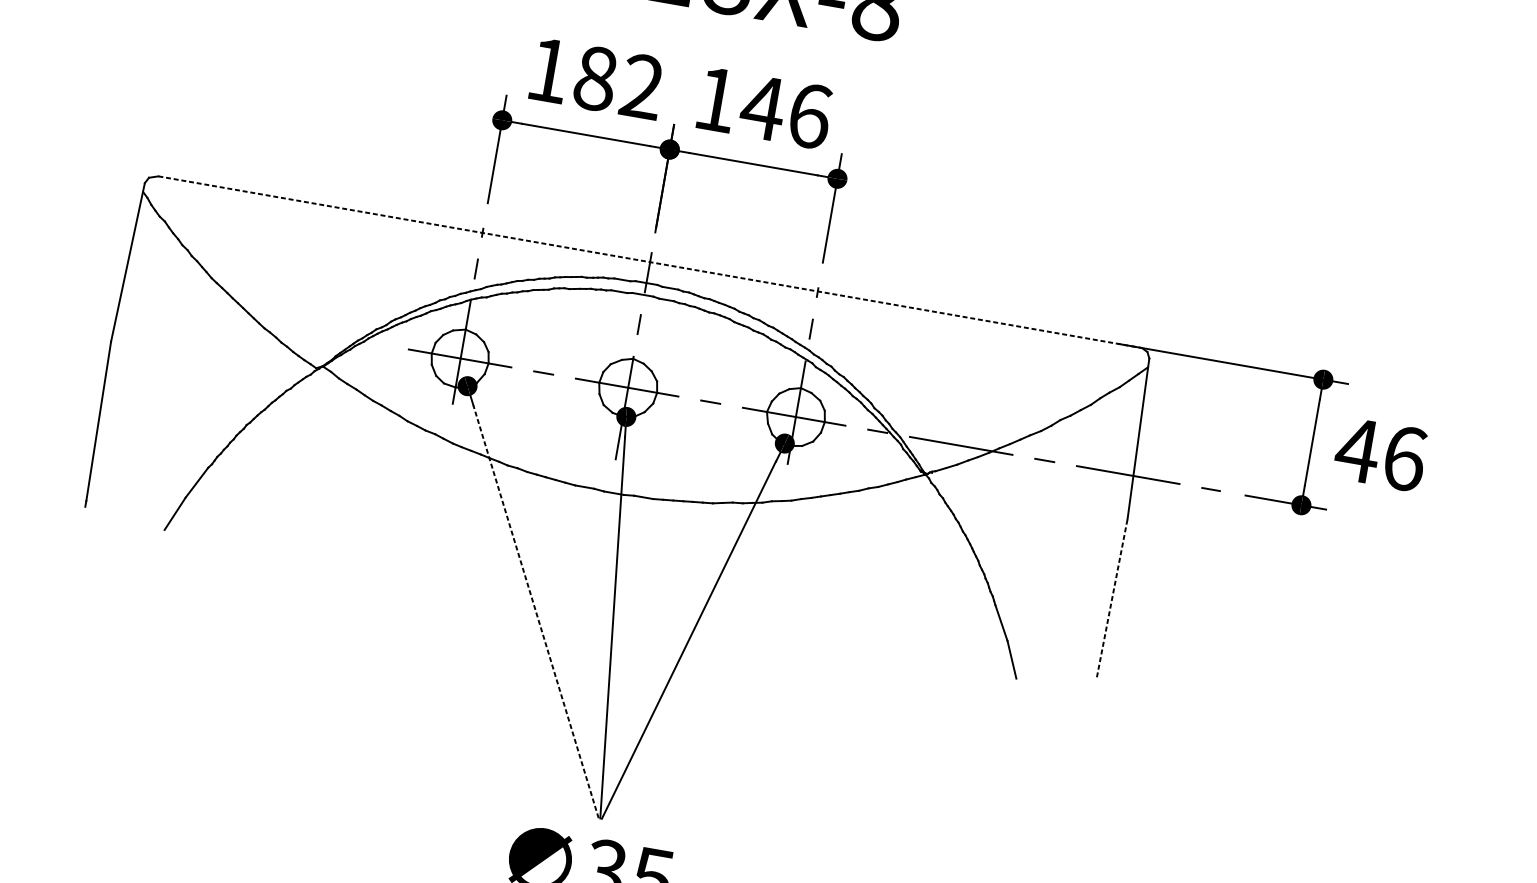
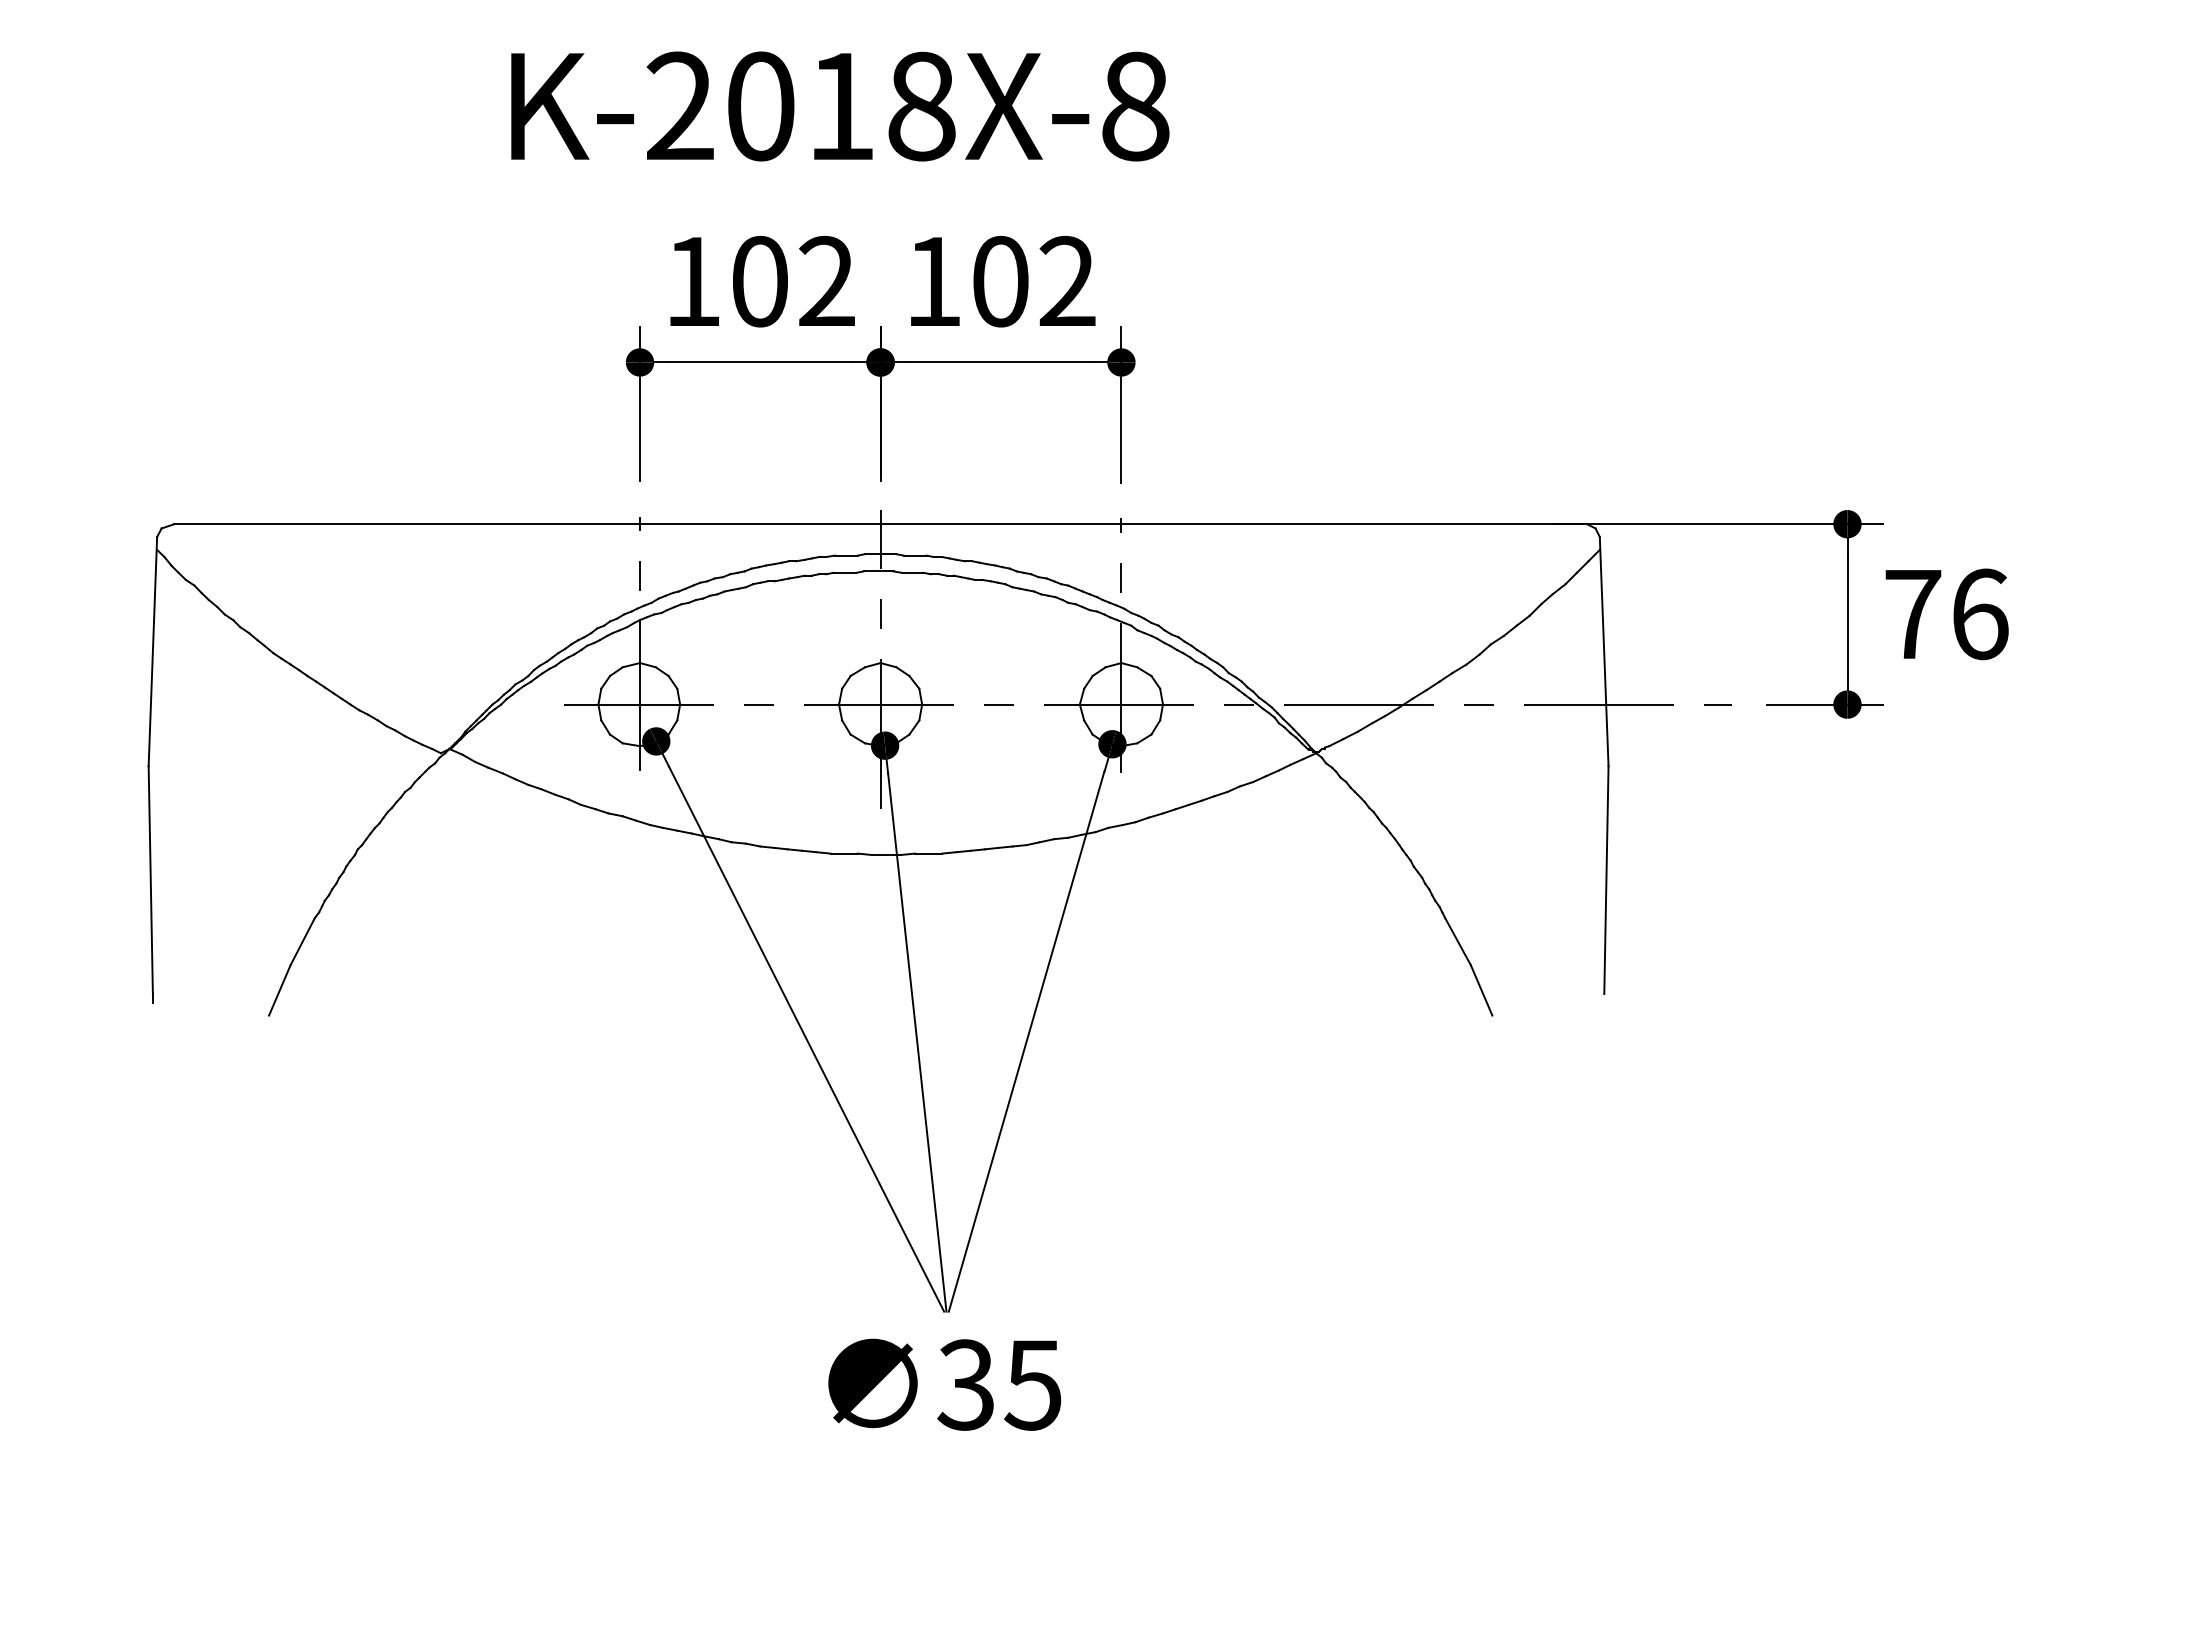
text: (596, 78) -> (760, 281), 182 -> 102
text: (786, 111) -> (1033, 281), 146 -> 102
line: (650, 262) -> (881, 524), dashed -> solid
text: (1357, 450) -> (1912, 614), 46 -> 76
line: (1112, 598) -> (1606, 880), dashed -> solid
line: (536, 611) -> (806, 1038), dashed -> solid

